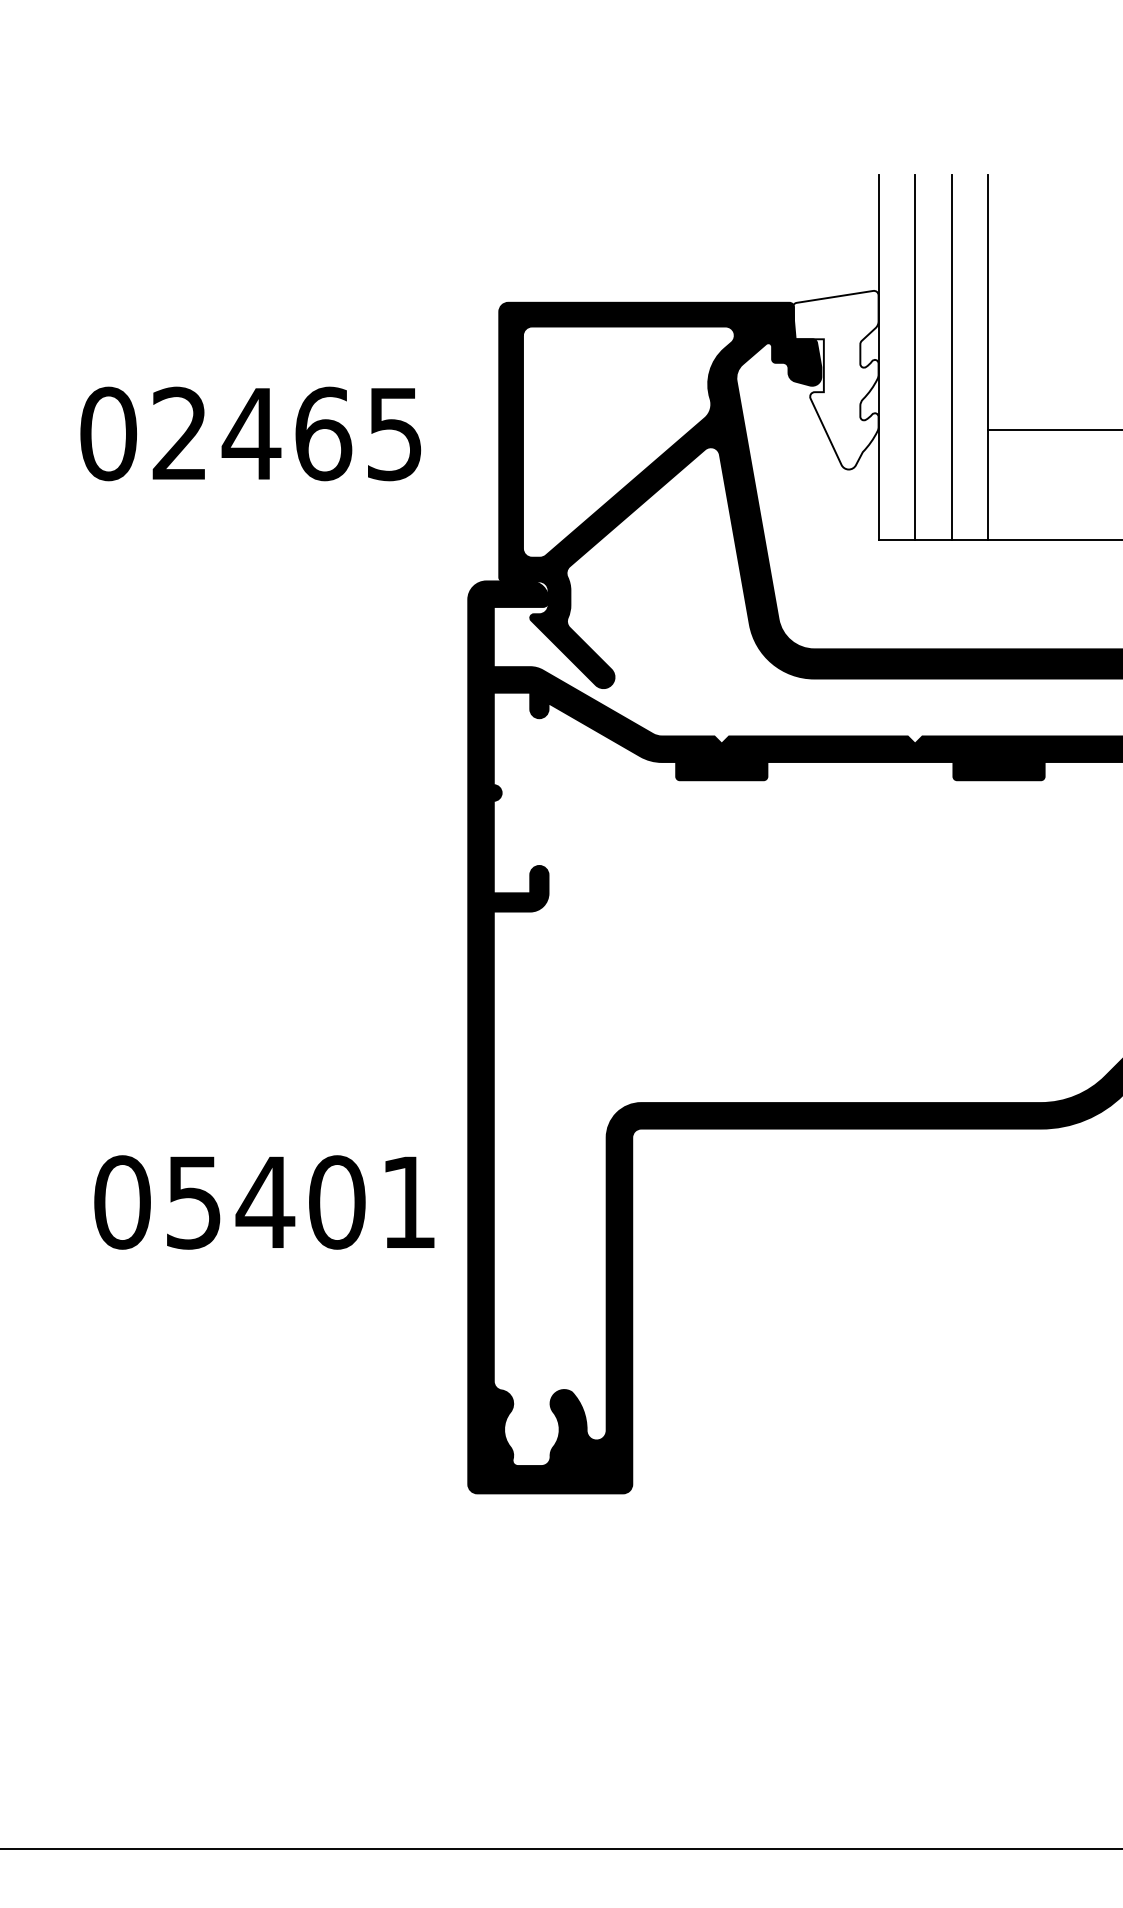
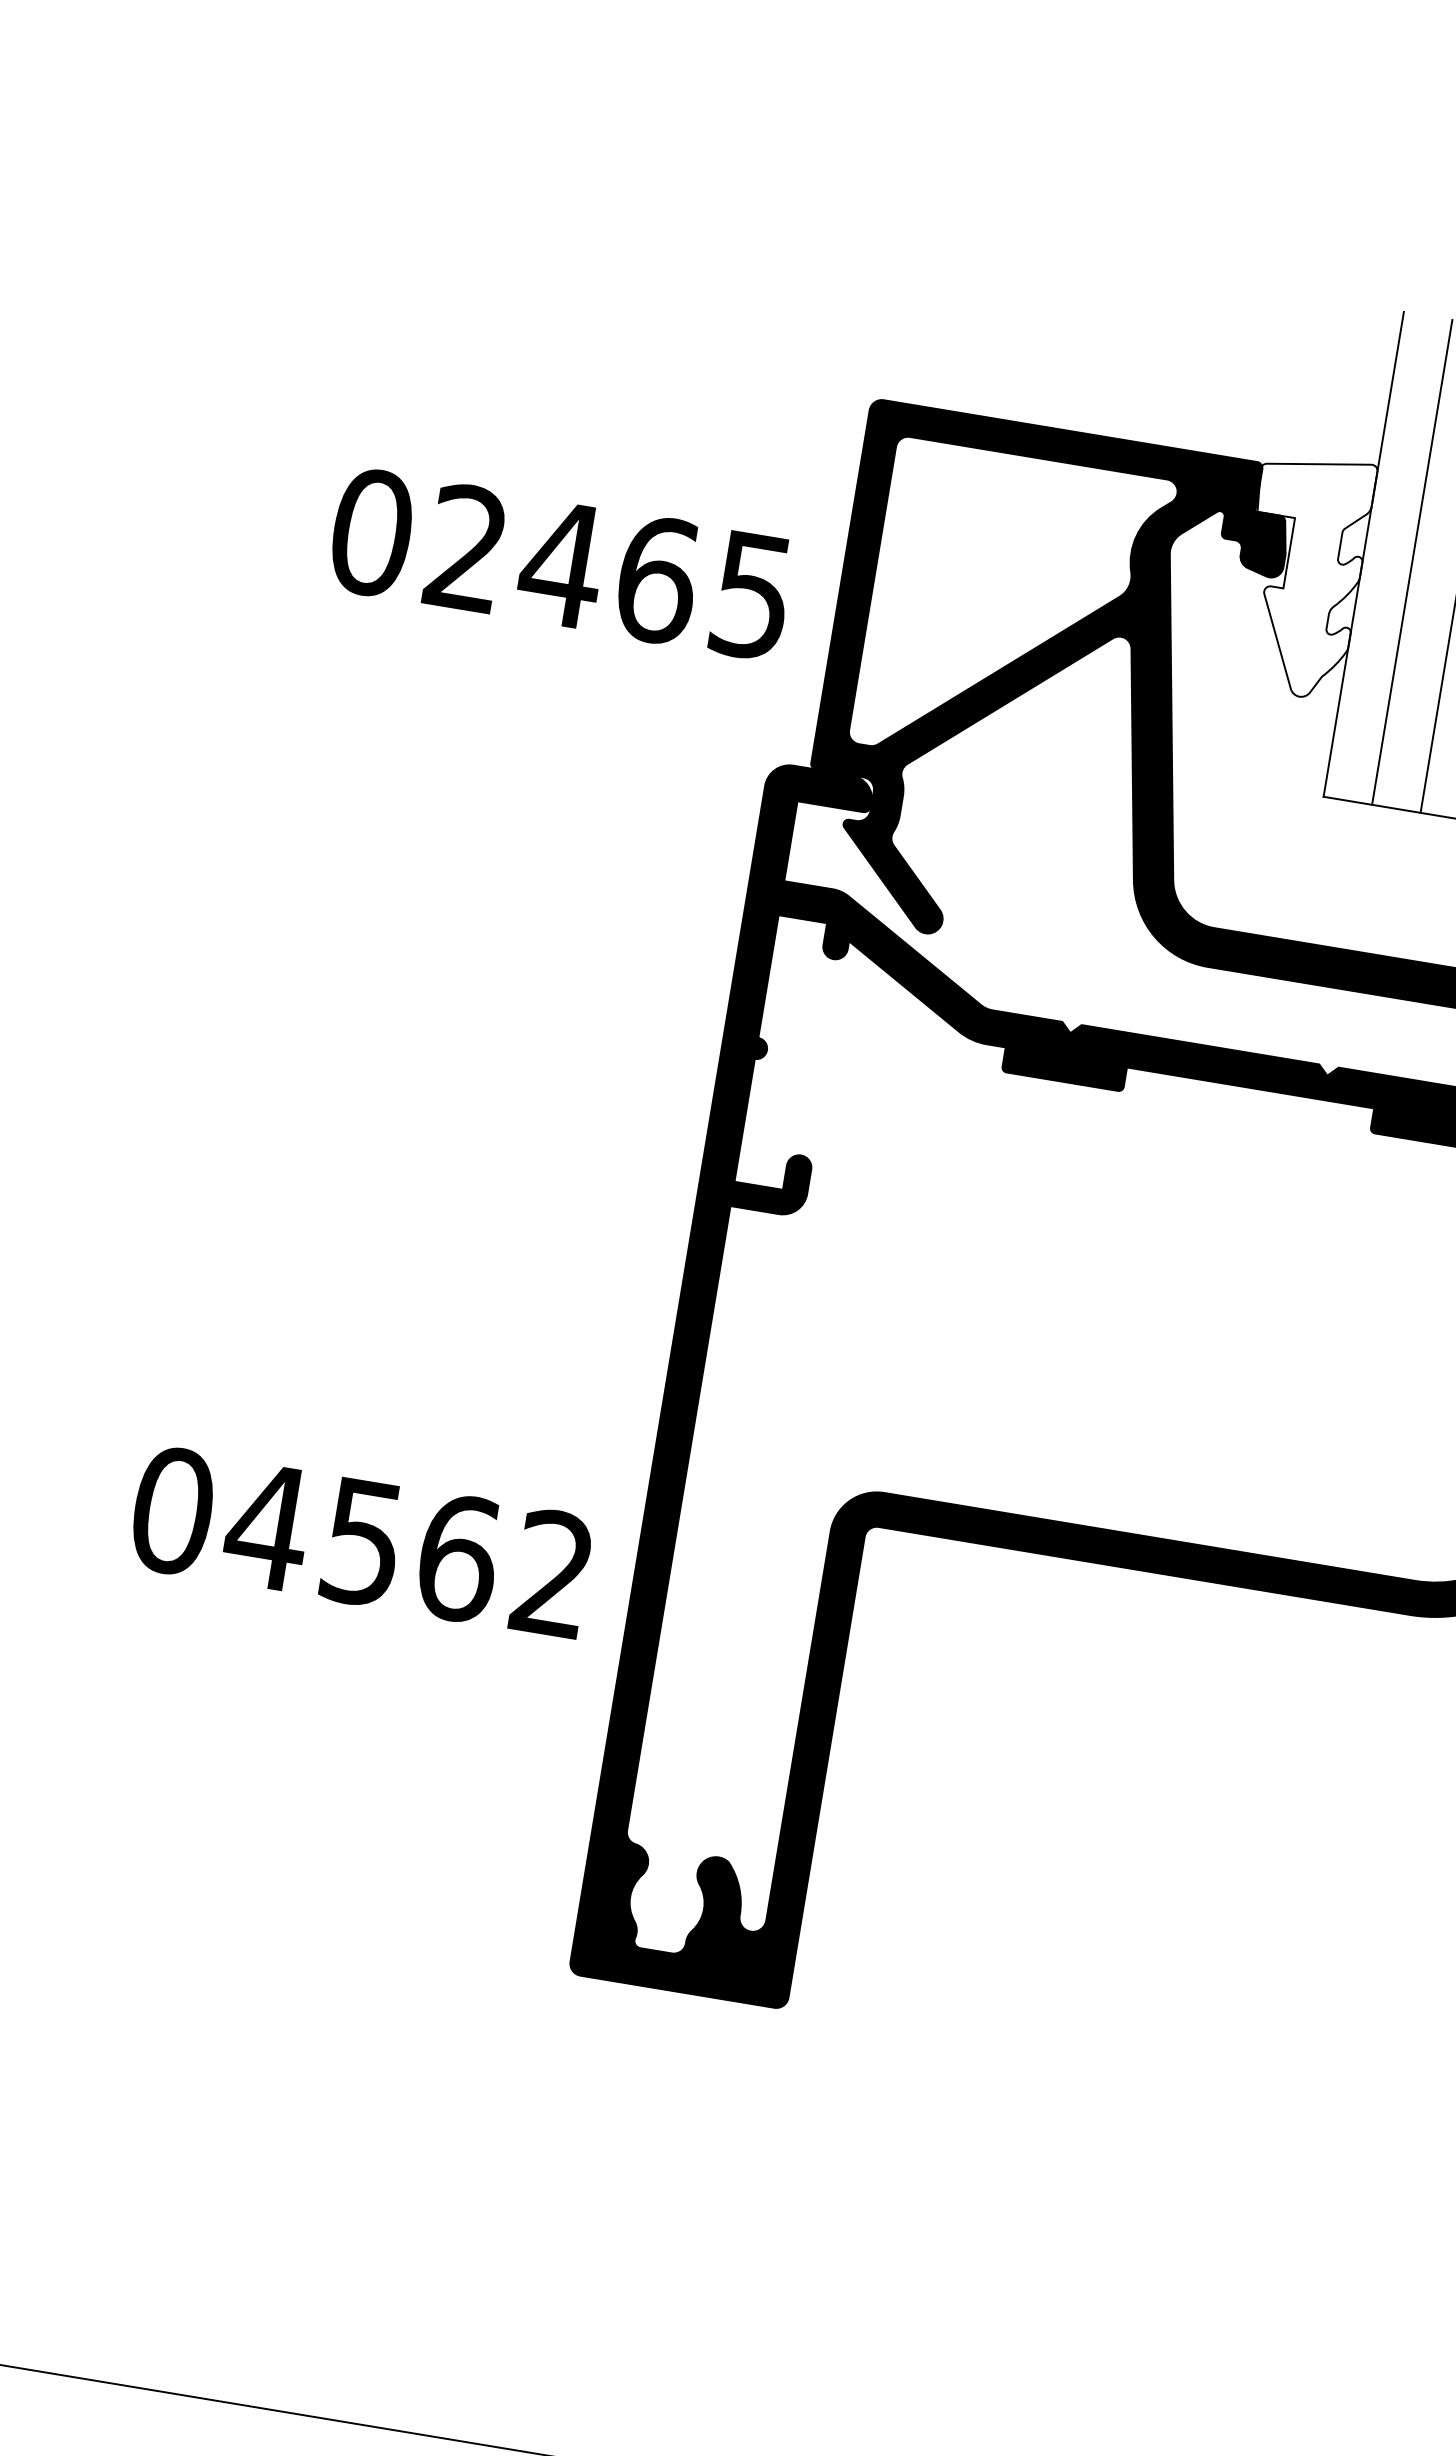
text: (250, 433) -> (560, 563), moved
text: (299, 1202) -> (408, 1549), 05401 -> 04562

